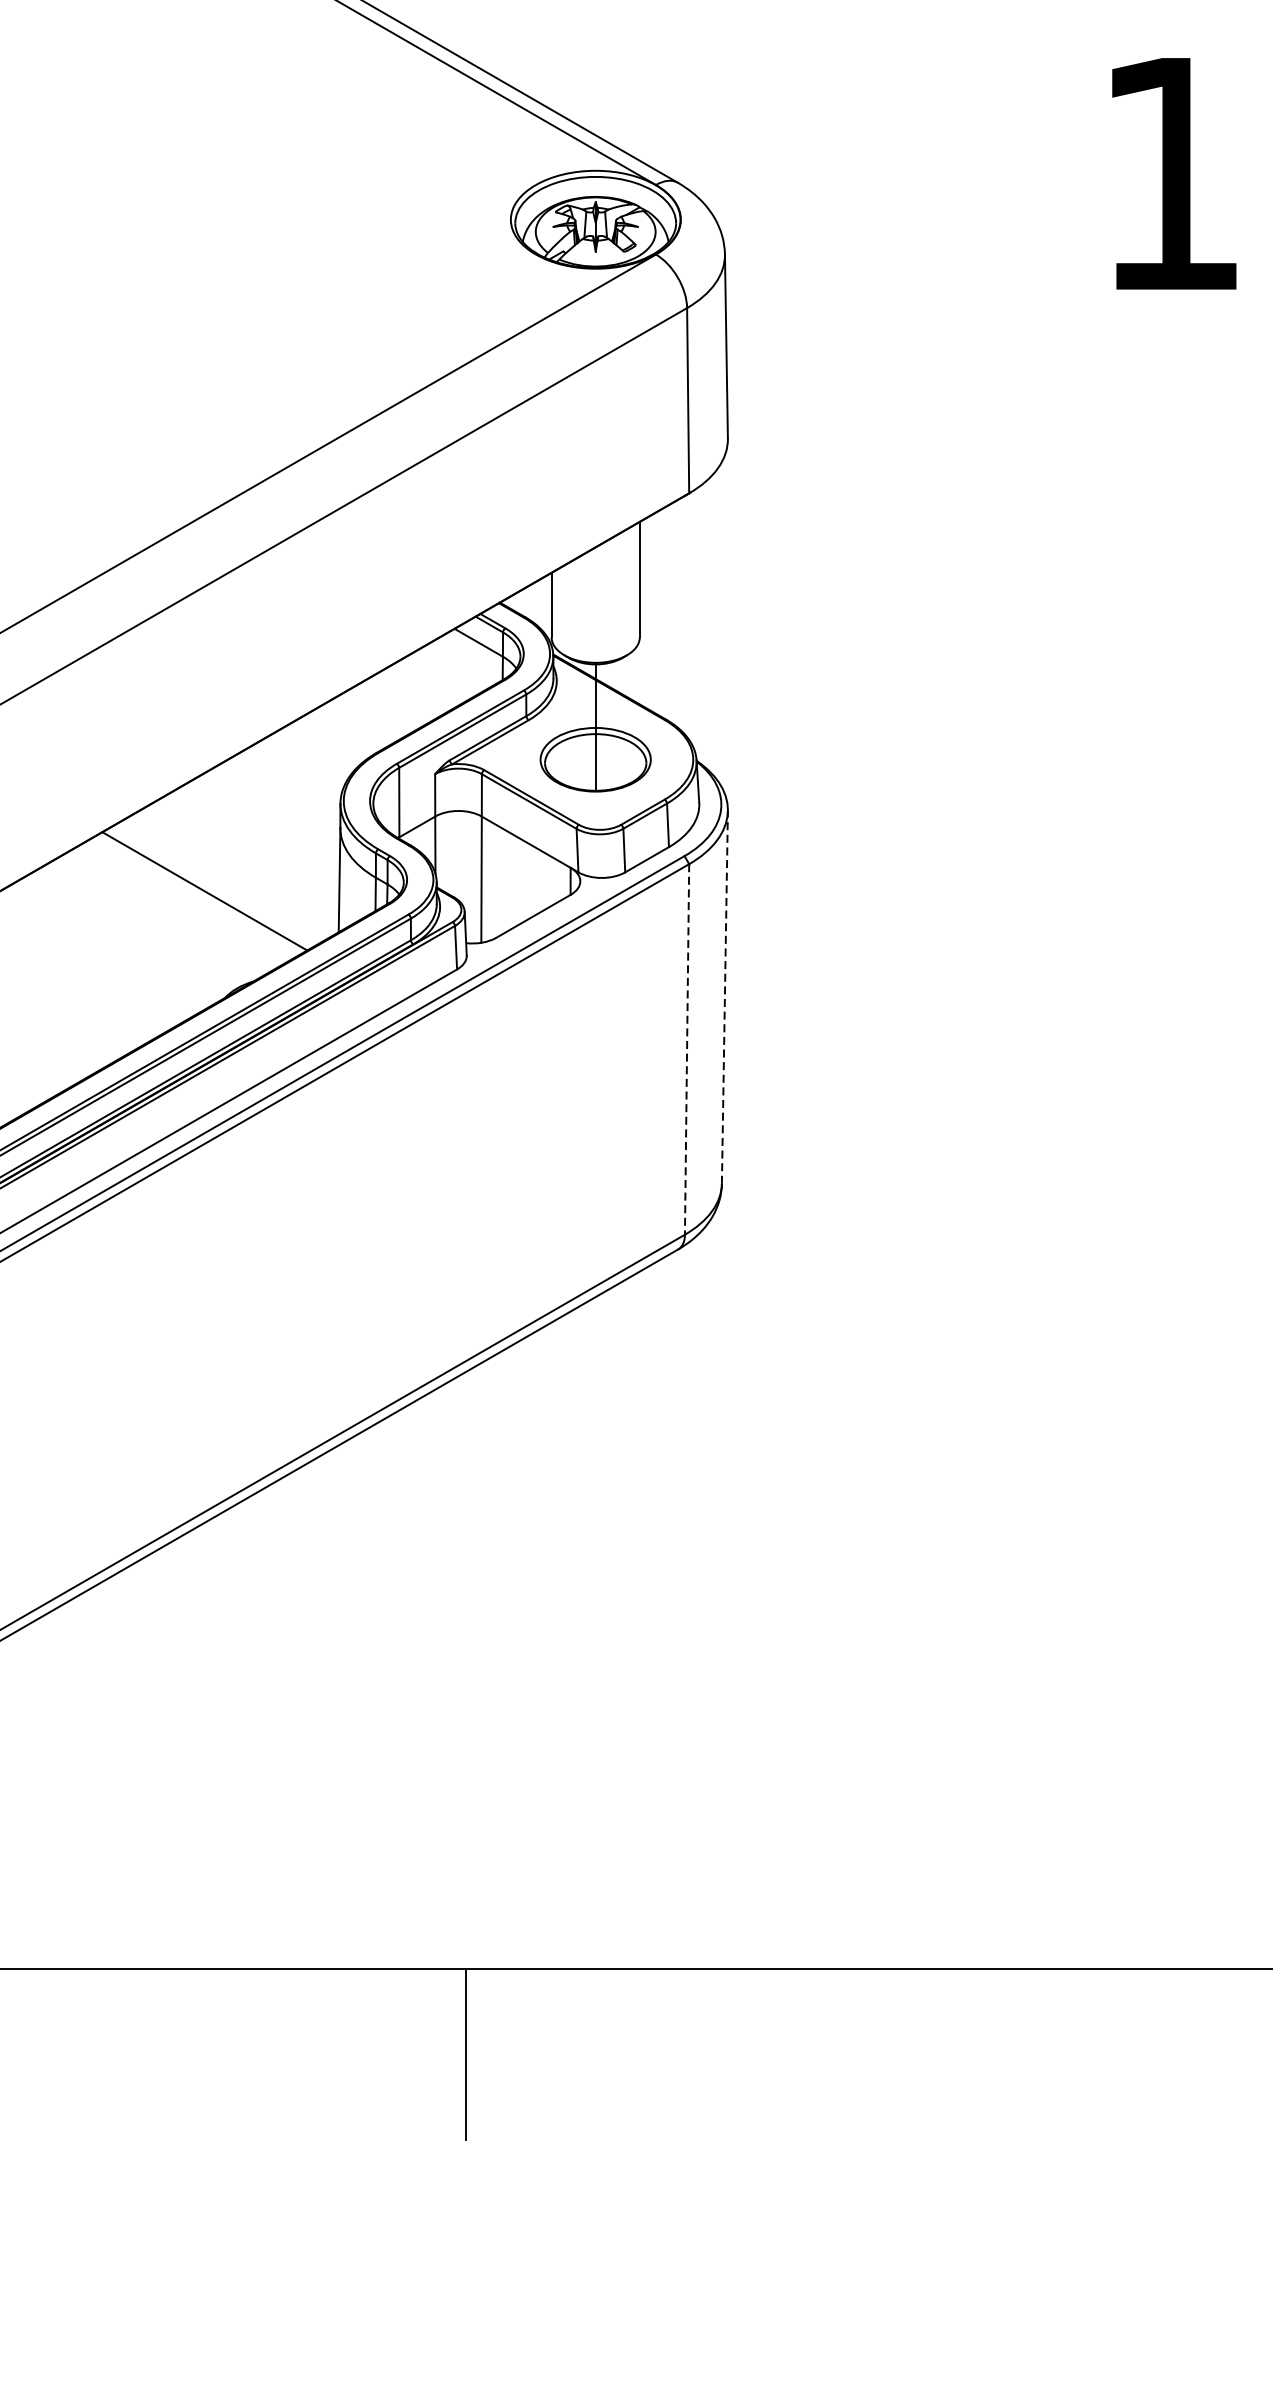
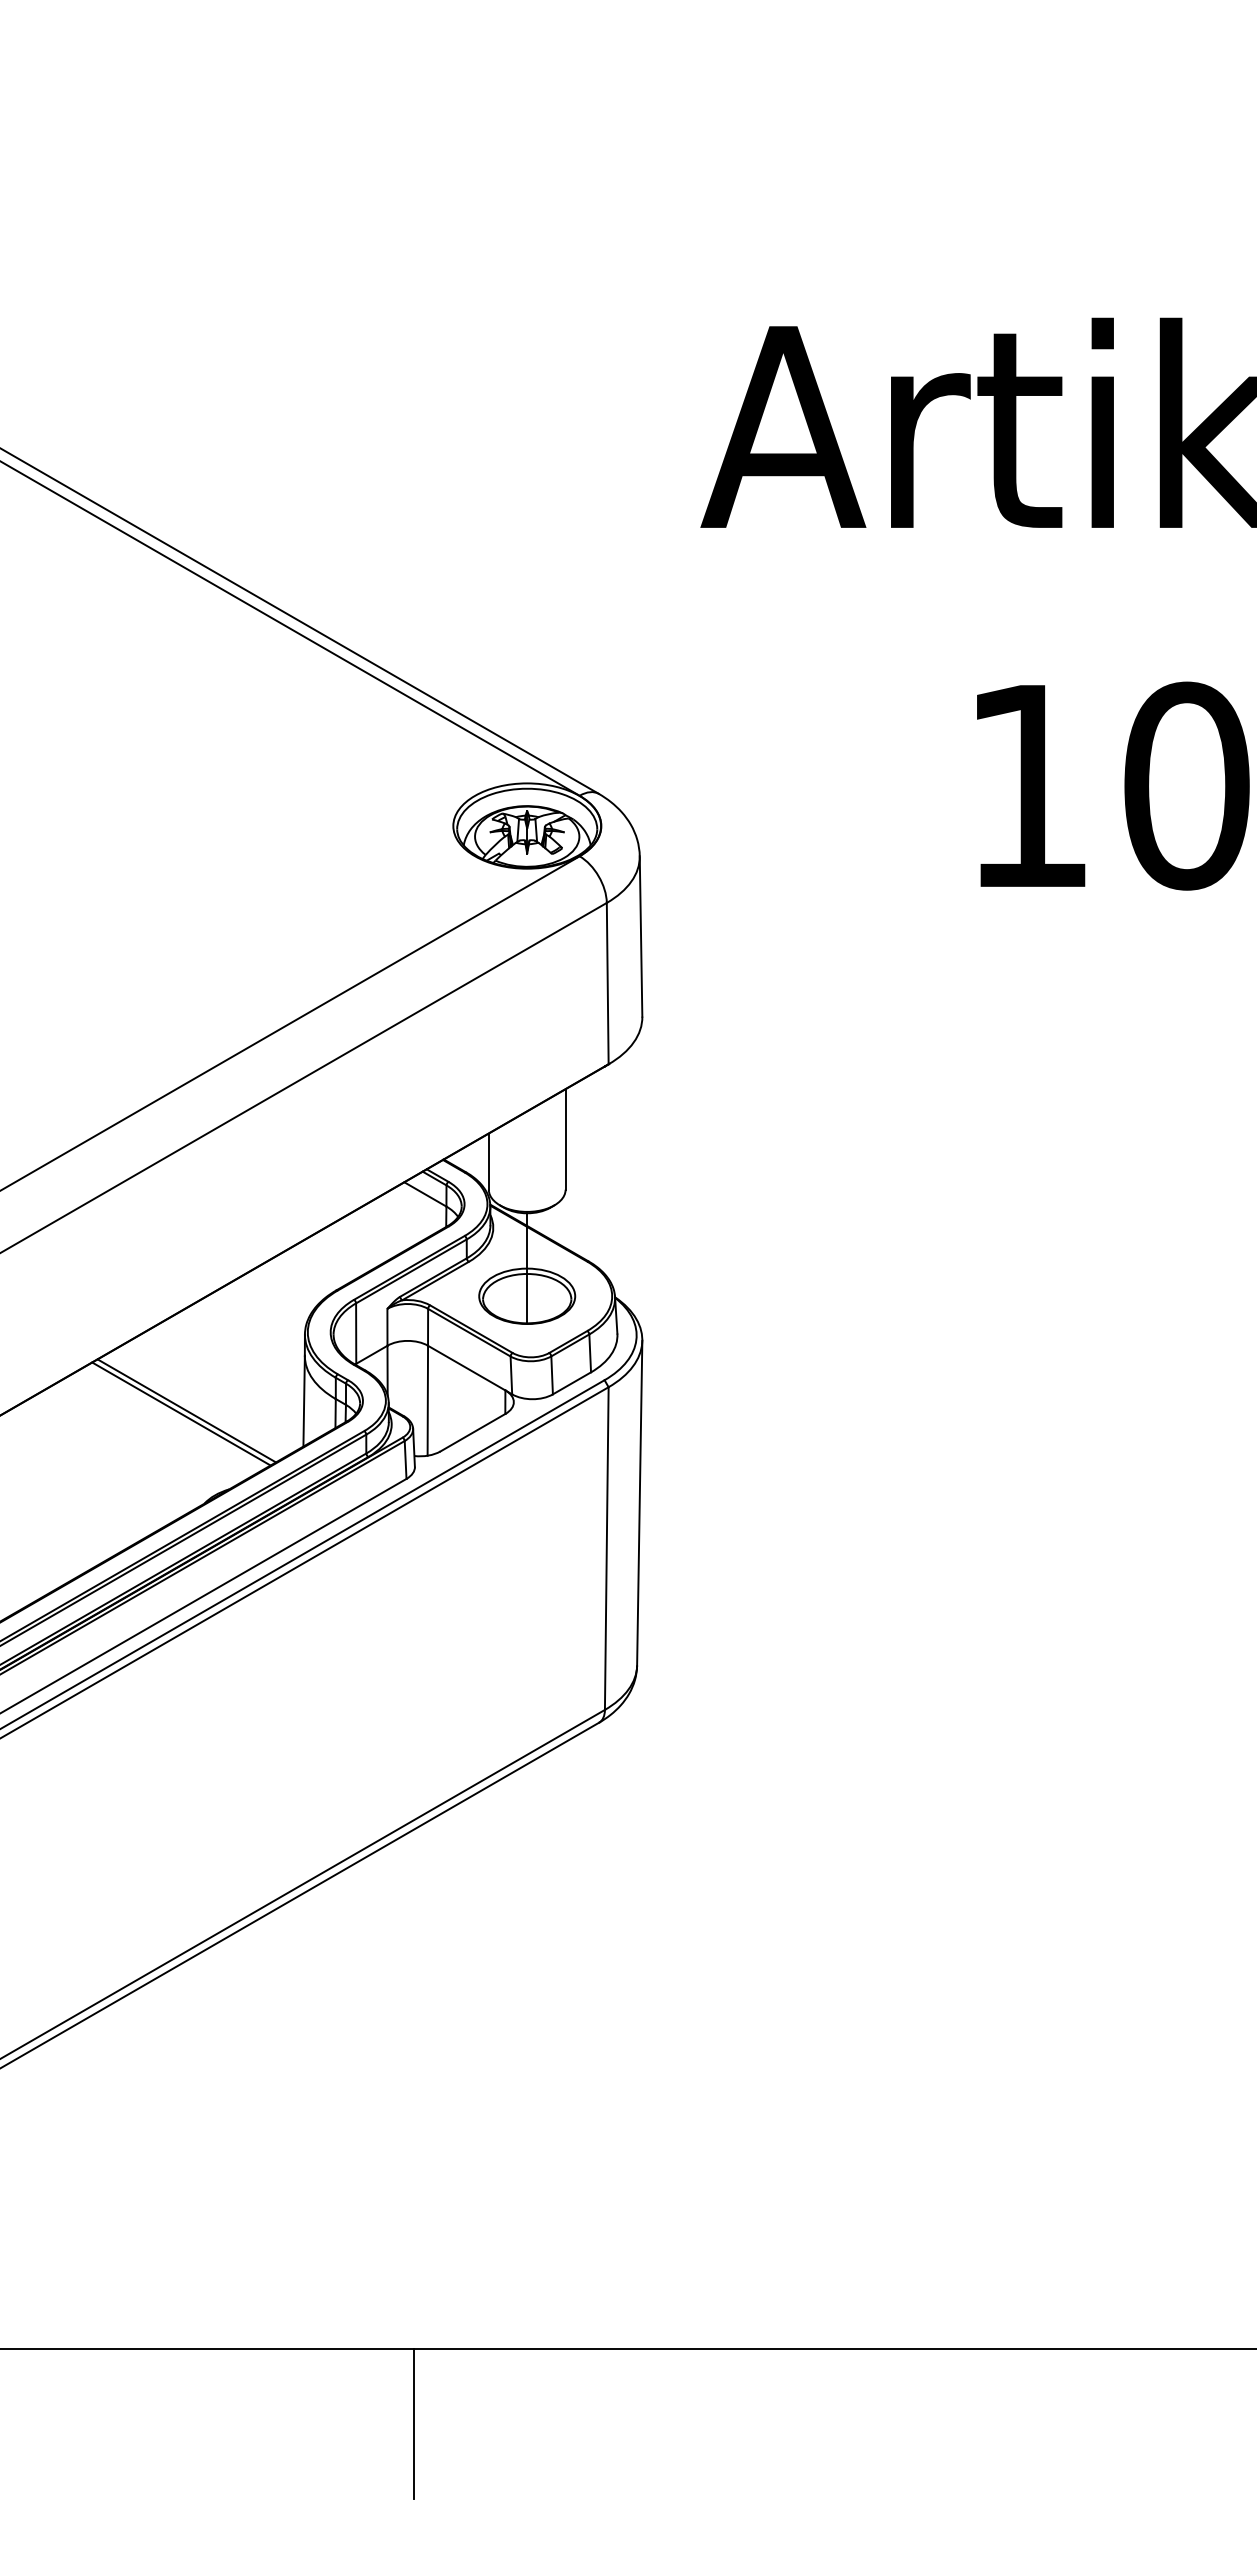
line: (198, 894) -> (181, 1413), added
line: (724, 996) -> (639, 1502), dashed -> solid
line: (686, 1050) -> (606, 1549), dashed -> solid

